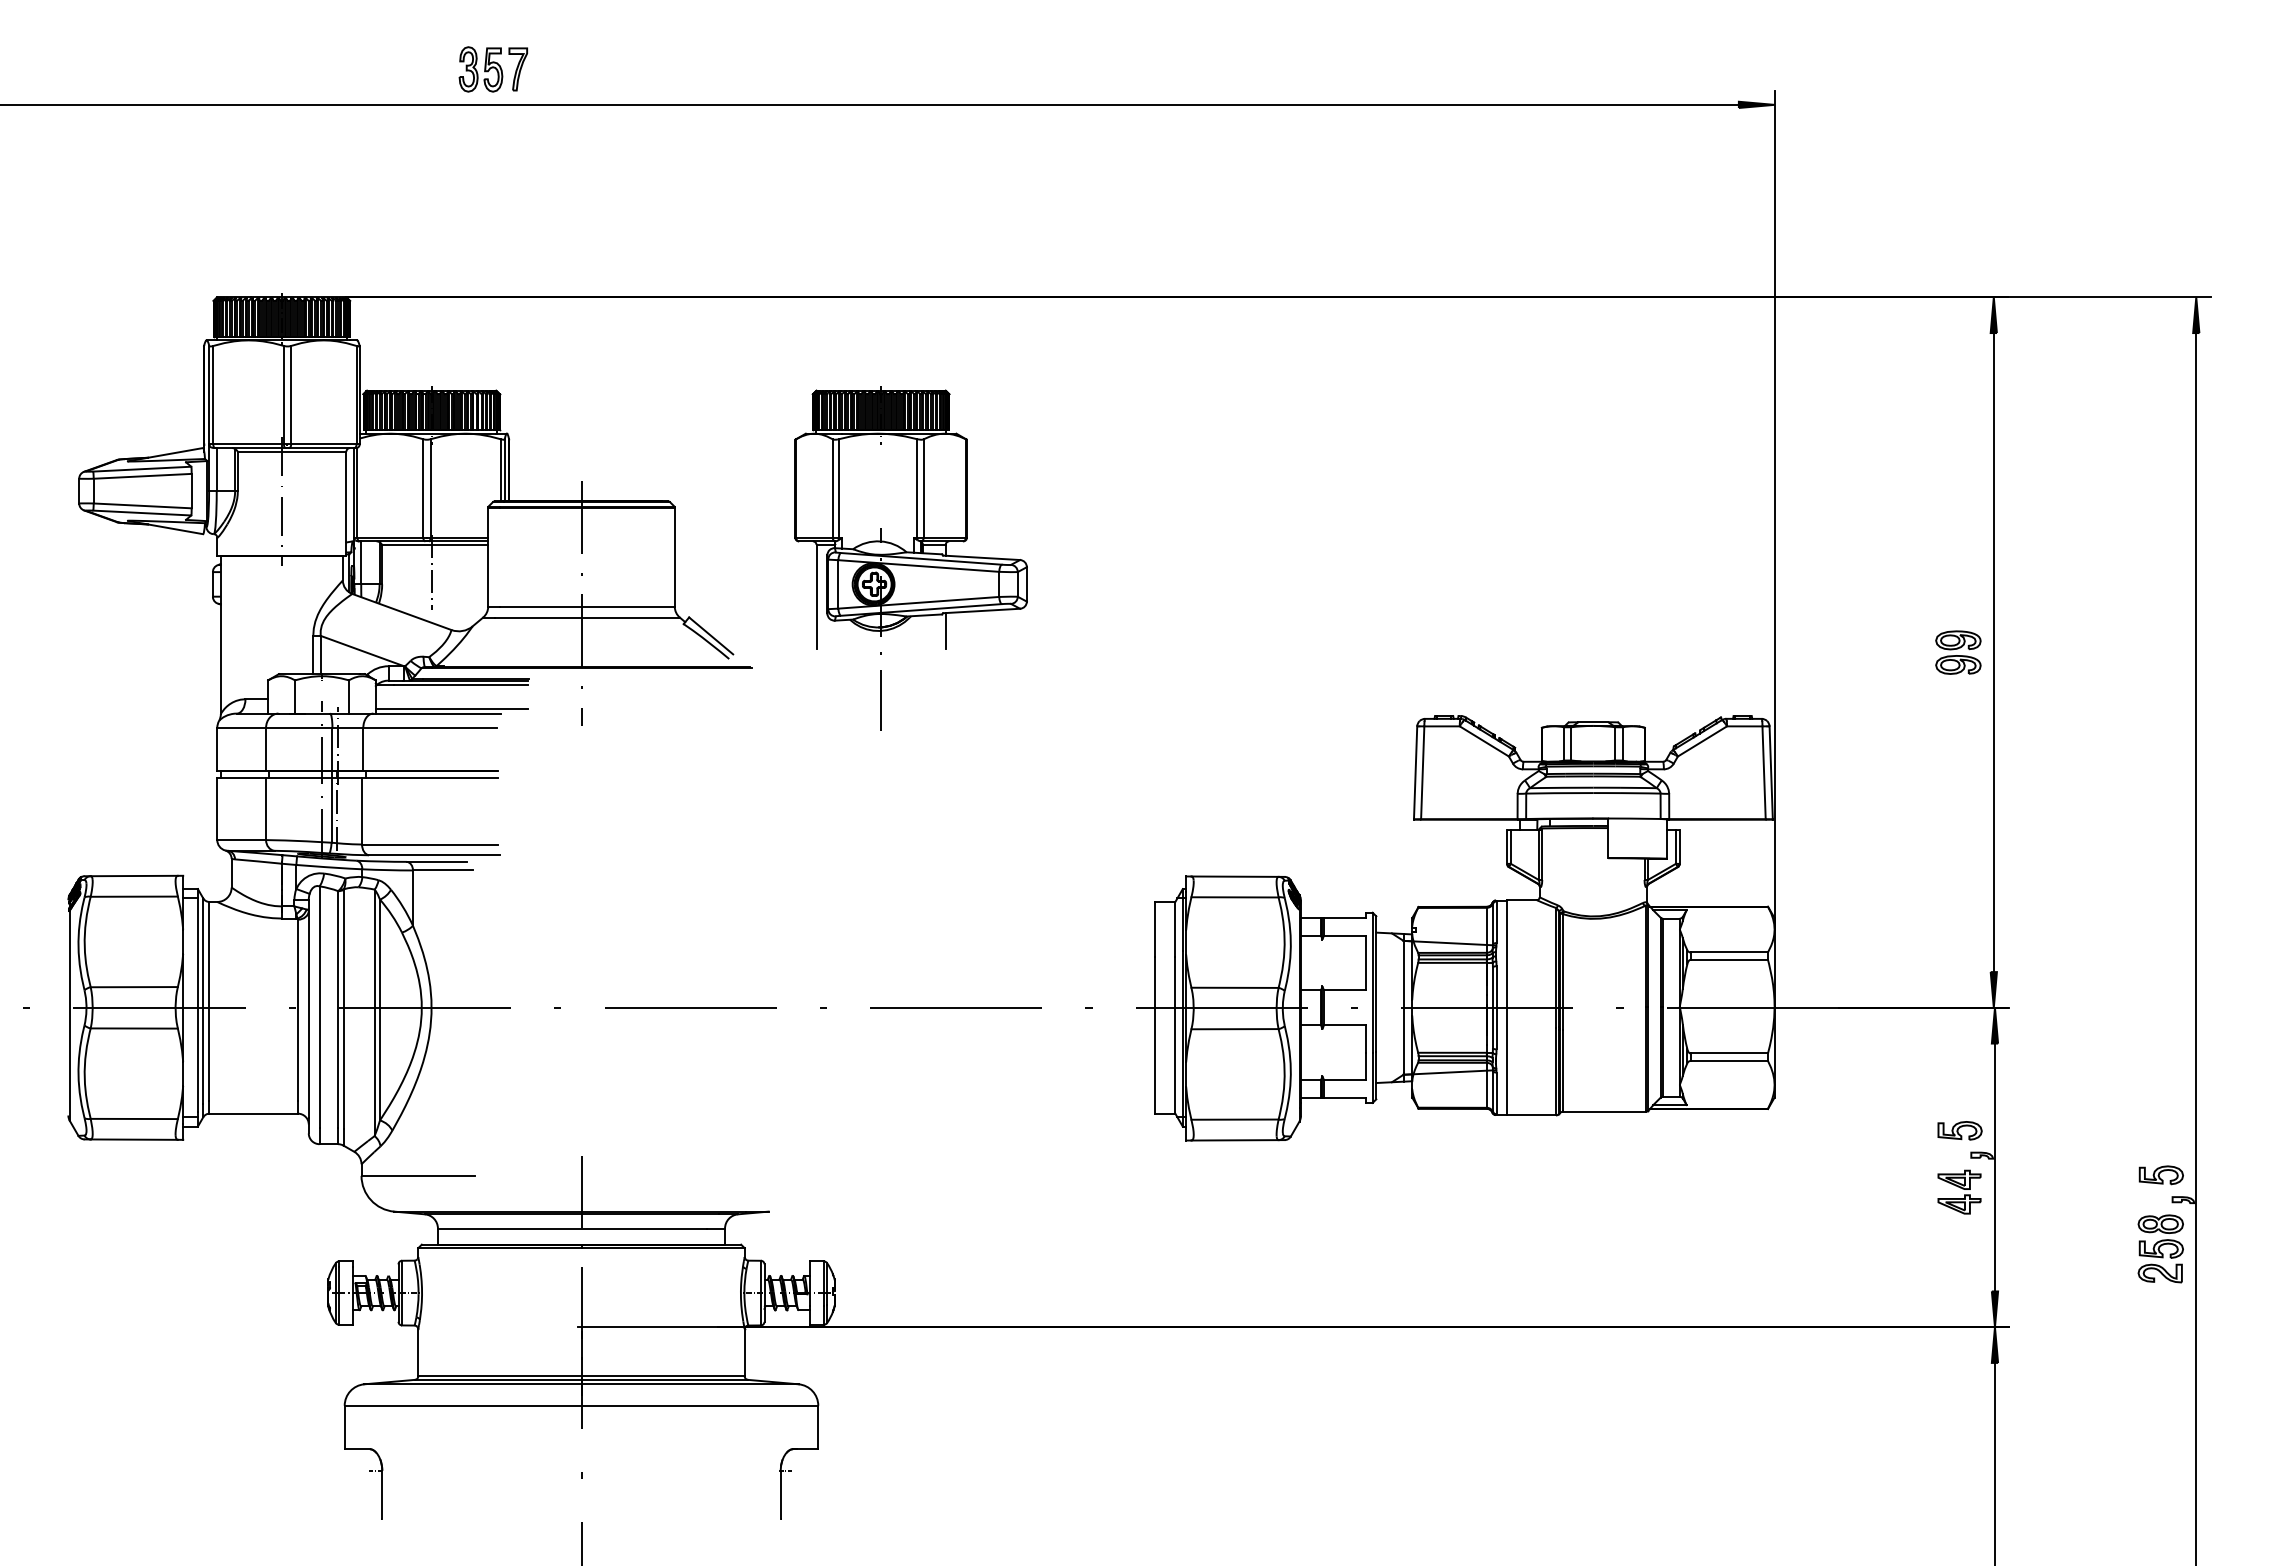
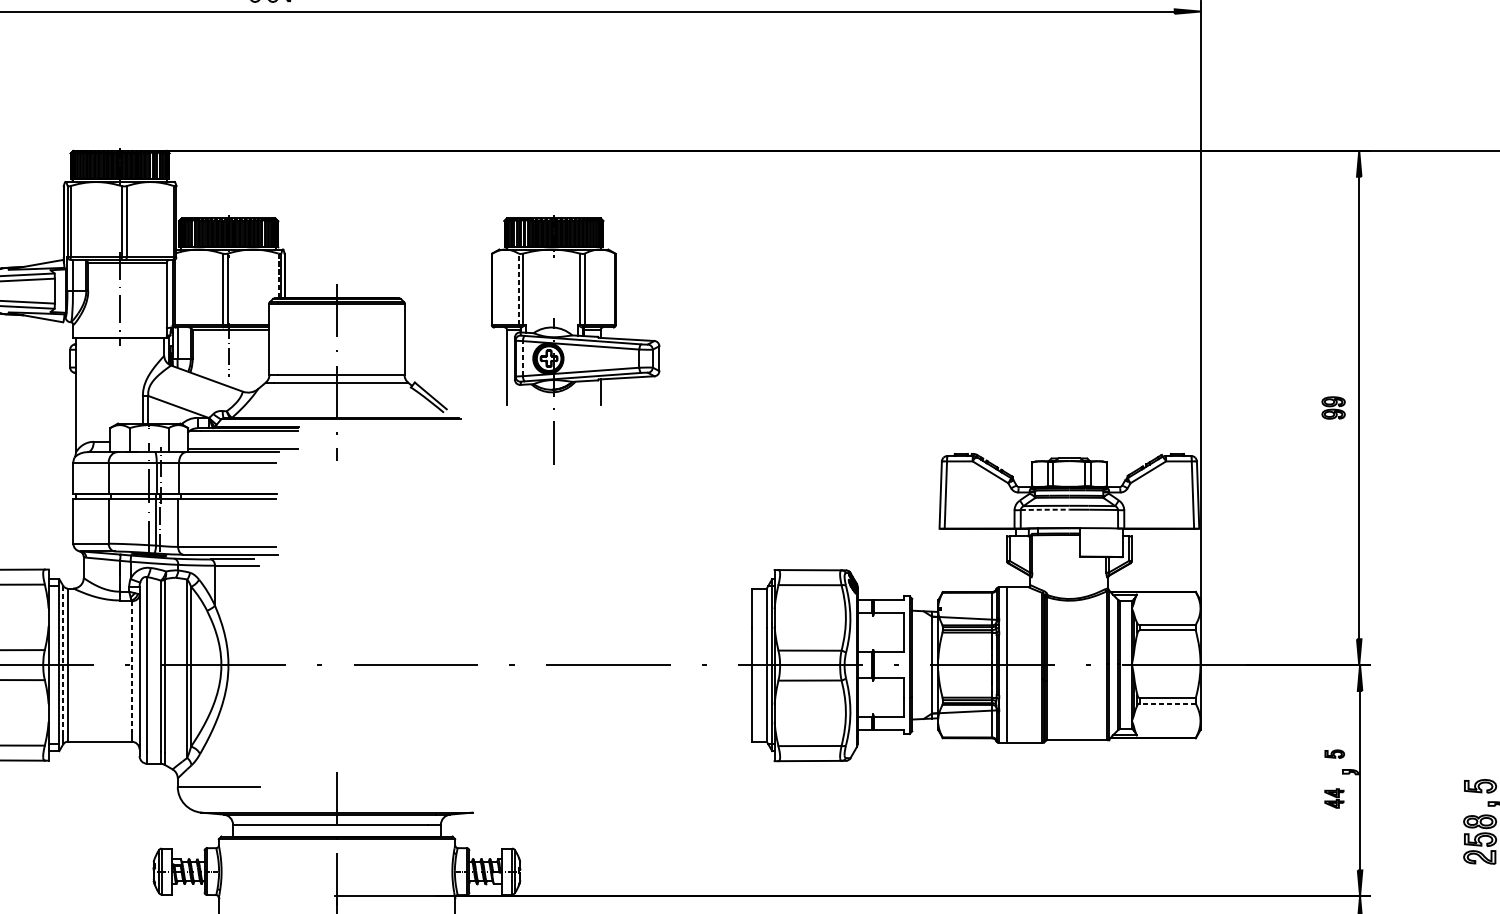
line: (500, 470) -> (278, 276), solid -> dashed
line: (832, 488) -> (518, 289), solid -> dashed
line: (838, 583) -> (523, 357), solid -> dashed
part: (1958, 652) -> (1333, 407), size x0.7
line: (1559, 793) -> (1044, 509), solid -> dashed
line: (203, 1001) -> (63, 660), solid -> dashed
line: (298, 1010) -> (132, 667), solid -> dashed
line: (1729, 1061) -> (1167, 703), solid -> dashed
part: (1959, 1130) -> (1334, 753), size x0.6
part: (1959, 1191) -> (1334, 798), size x0.6

